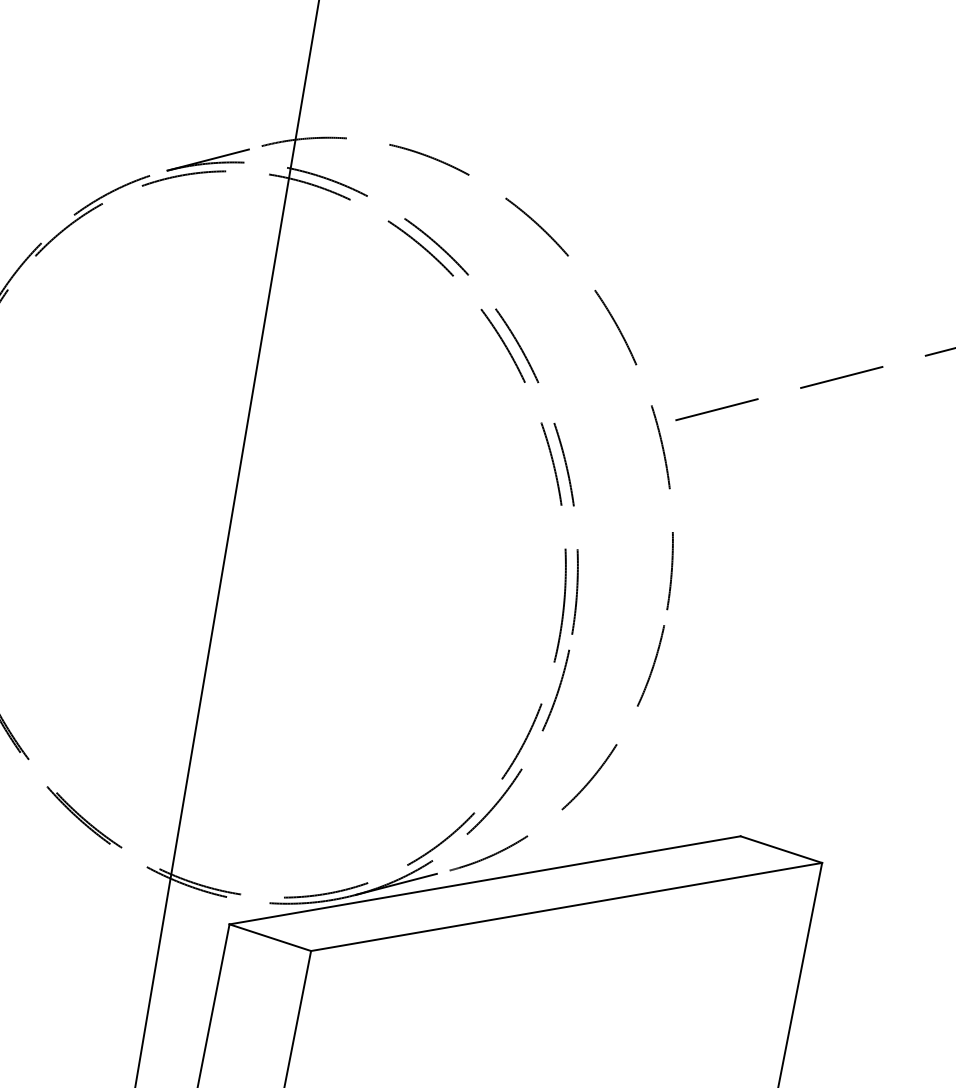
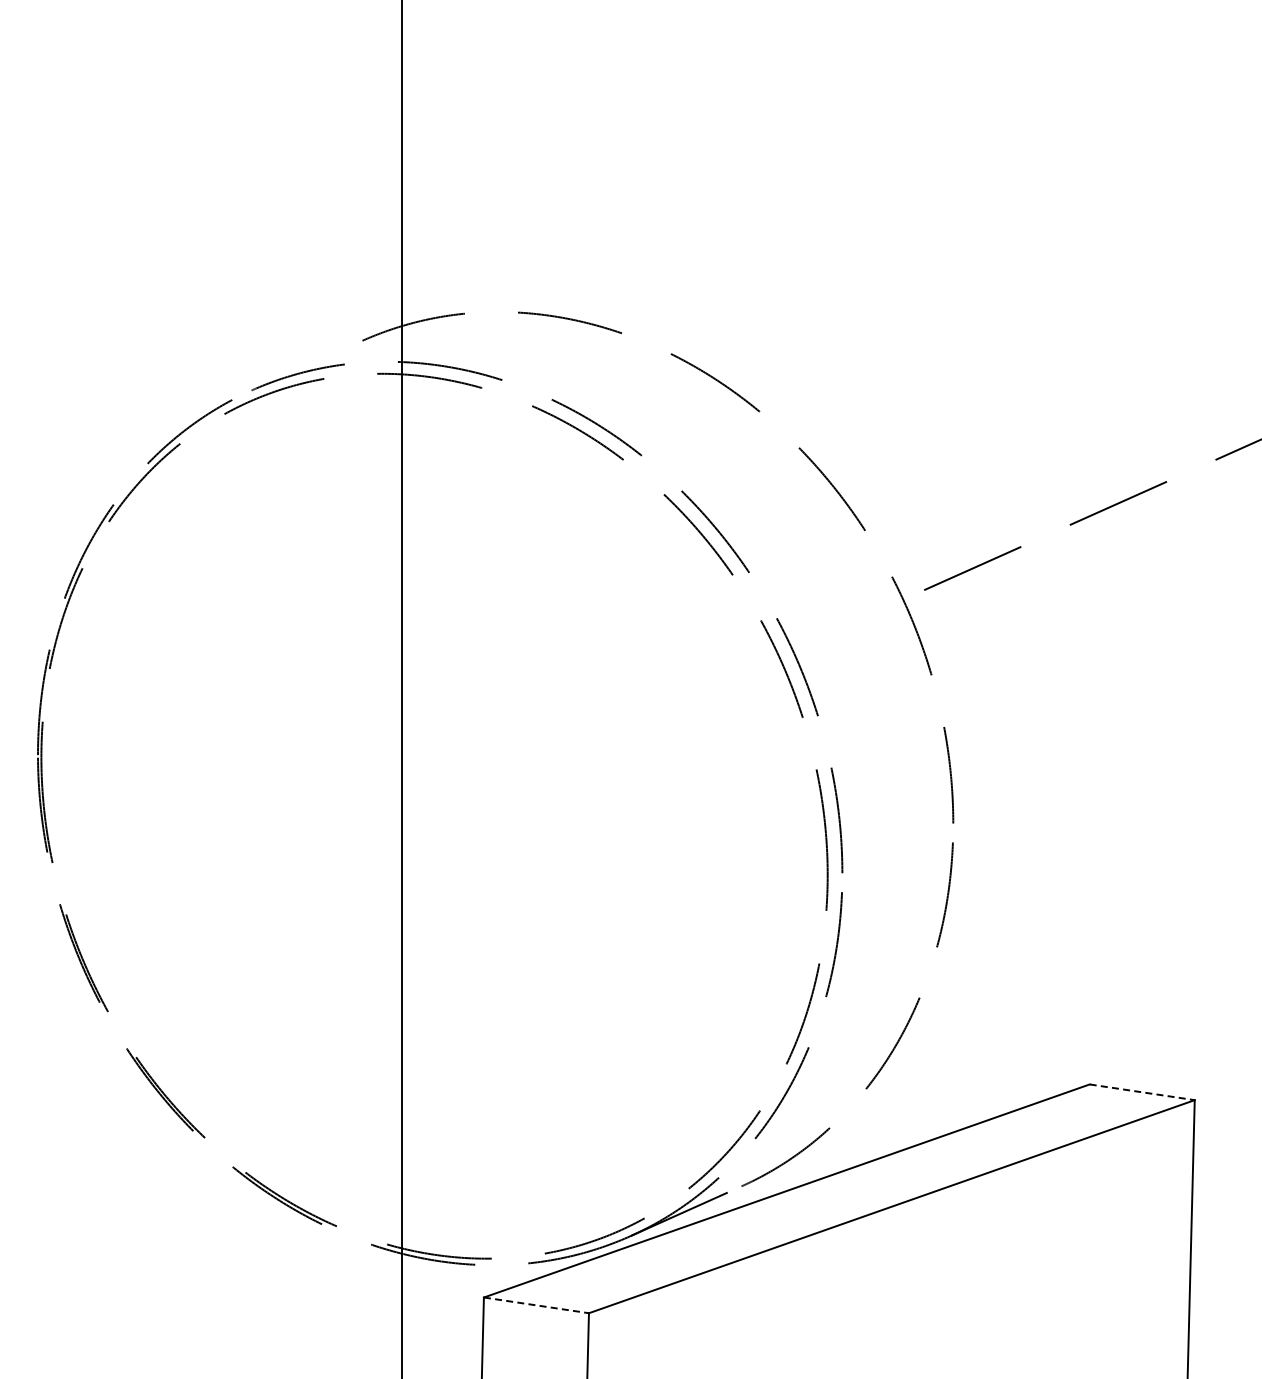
line: (213, 158) -> (306, 365), removed
line: (781, 849) -> (1142, 1092), solid -> dashed
line: (270, 937) -> (536, 1305), solid -> dashed

